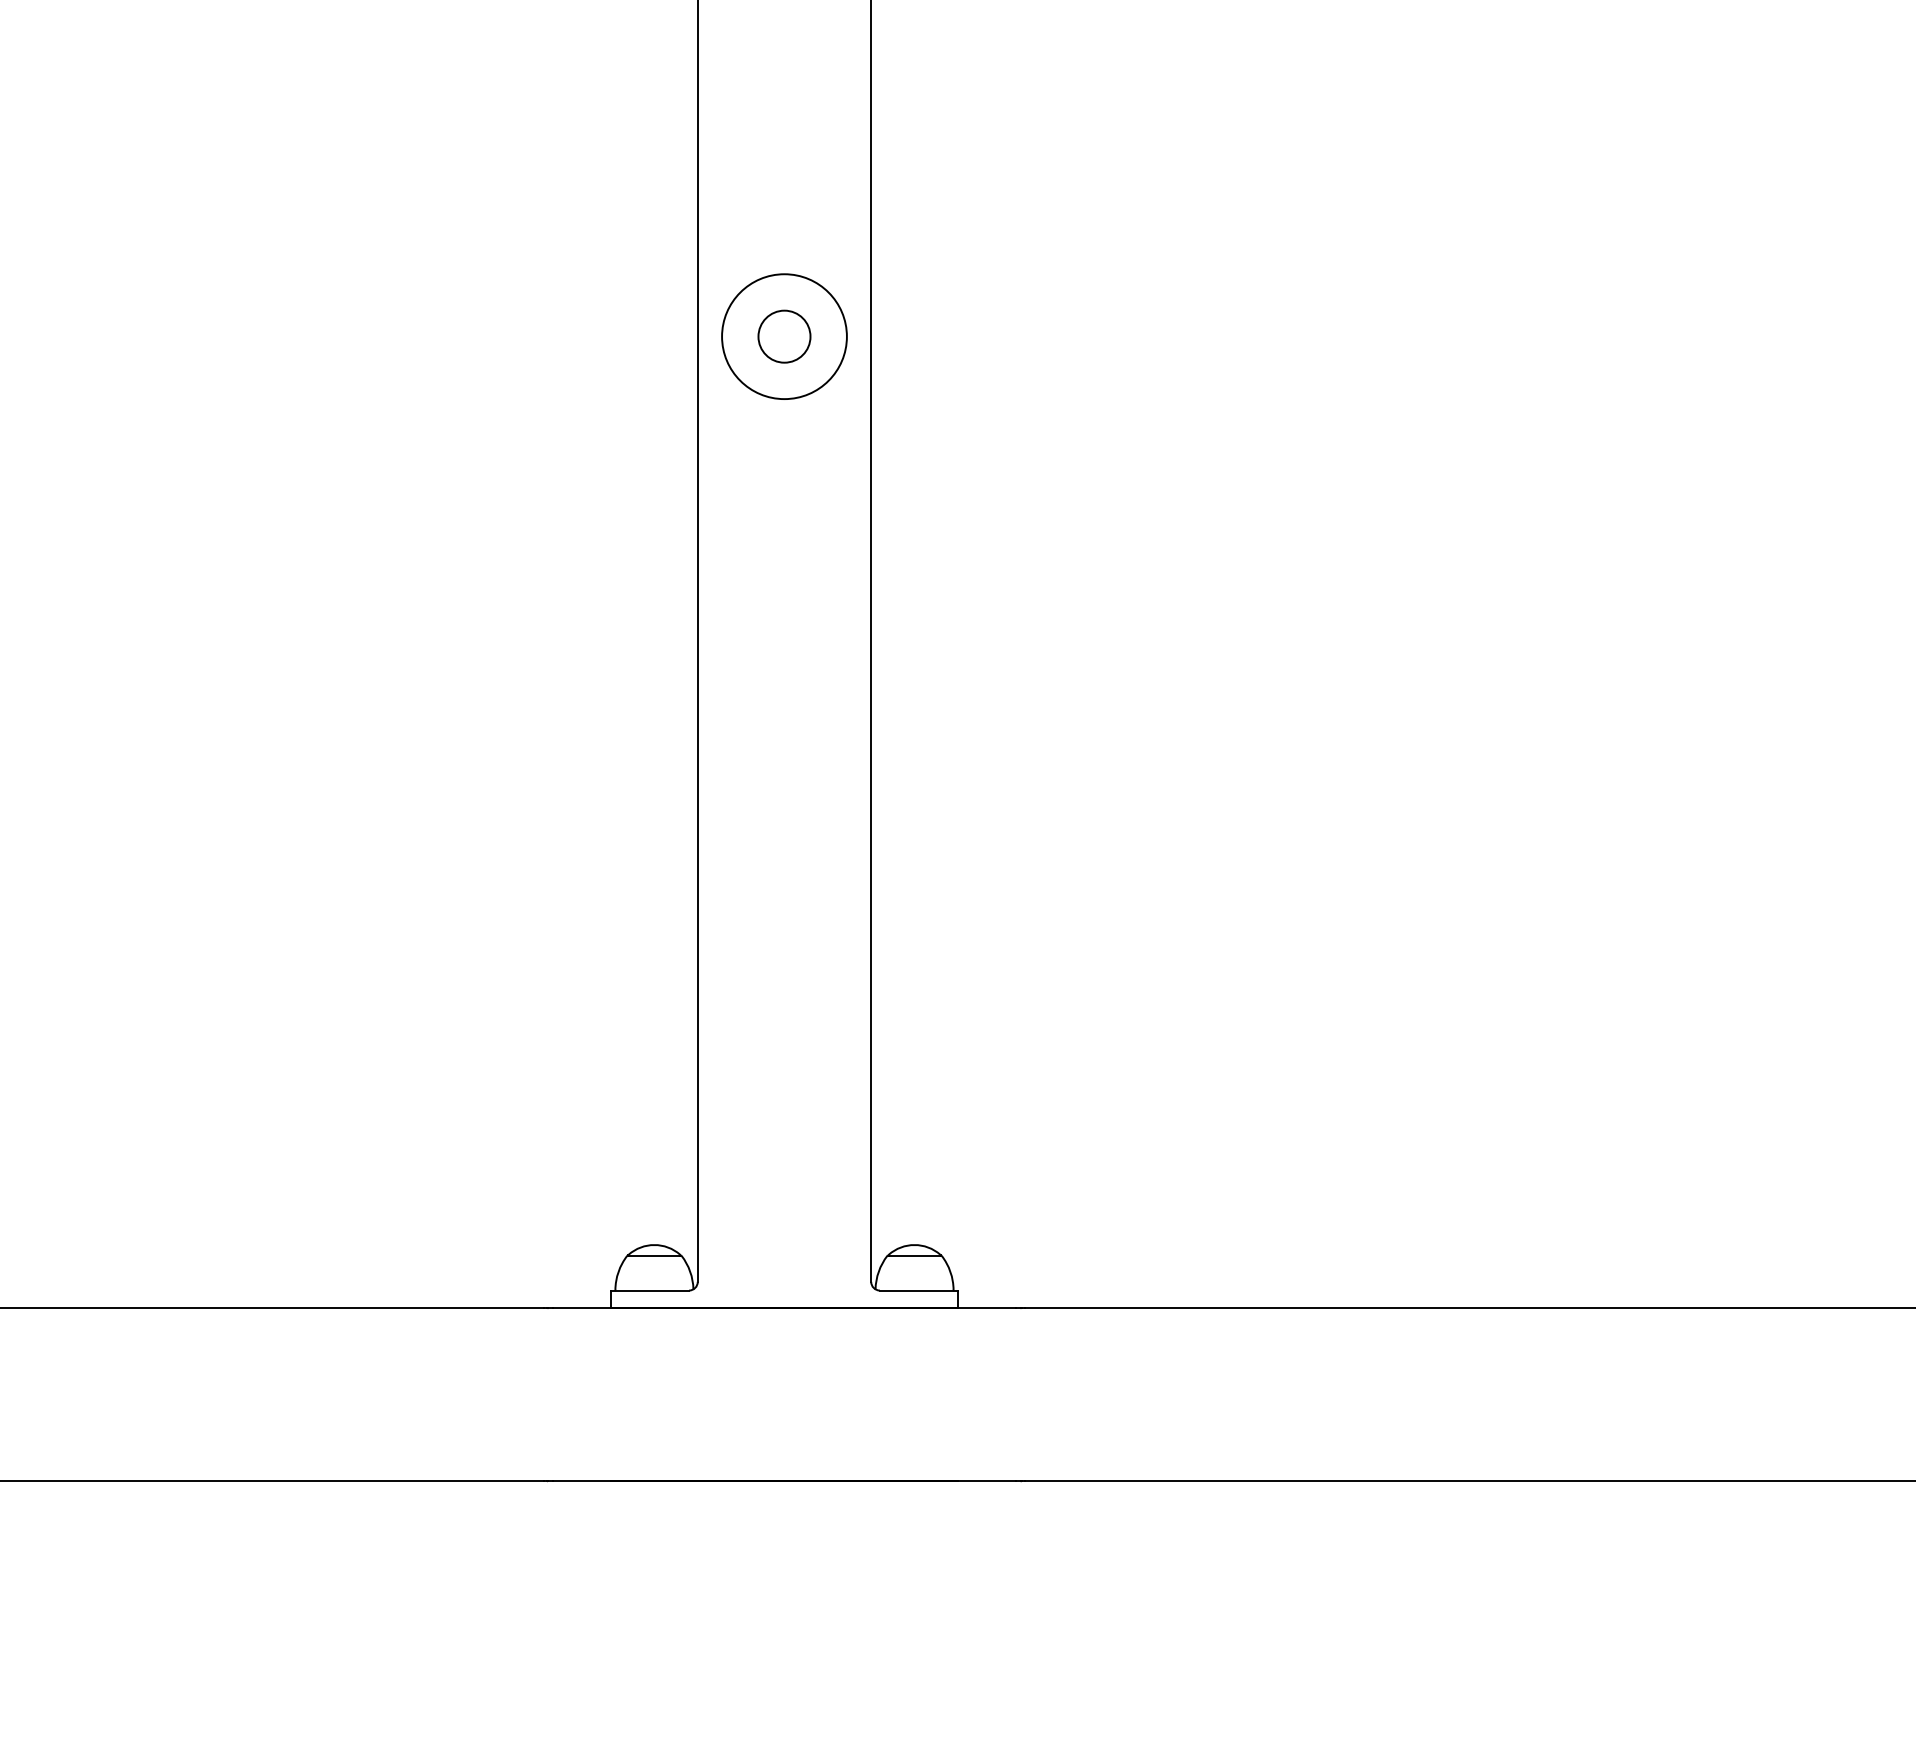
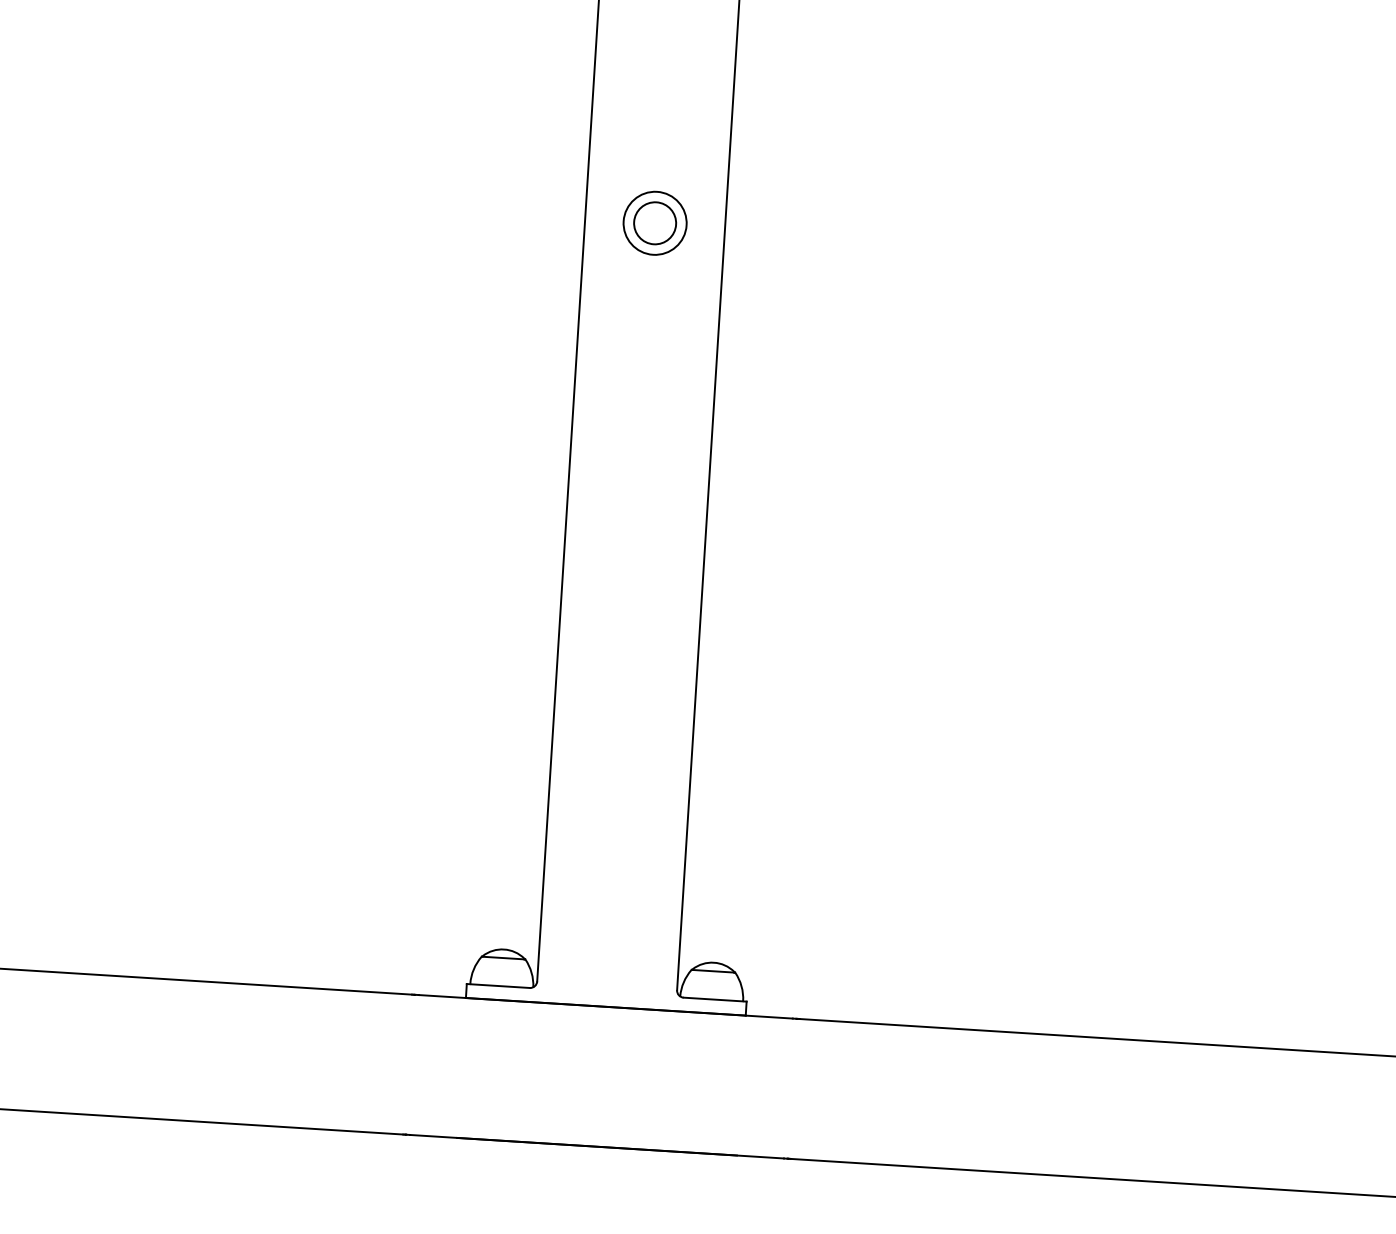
circle: (784, 336) -> (655, 223), size x0.62

